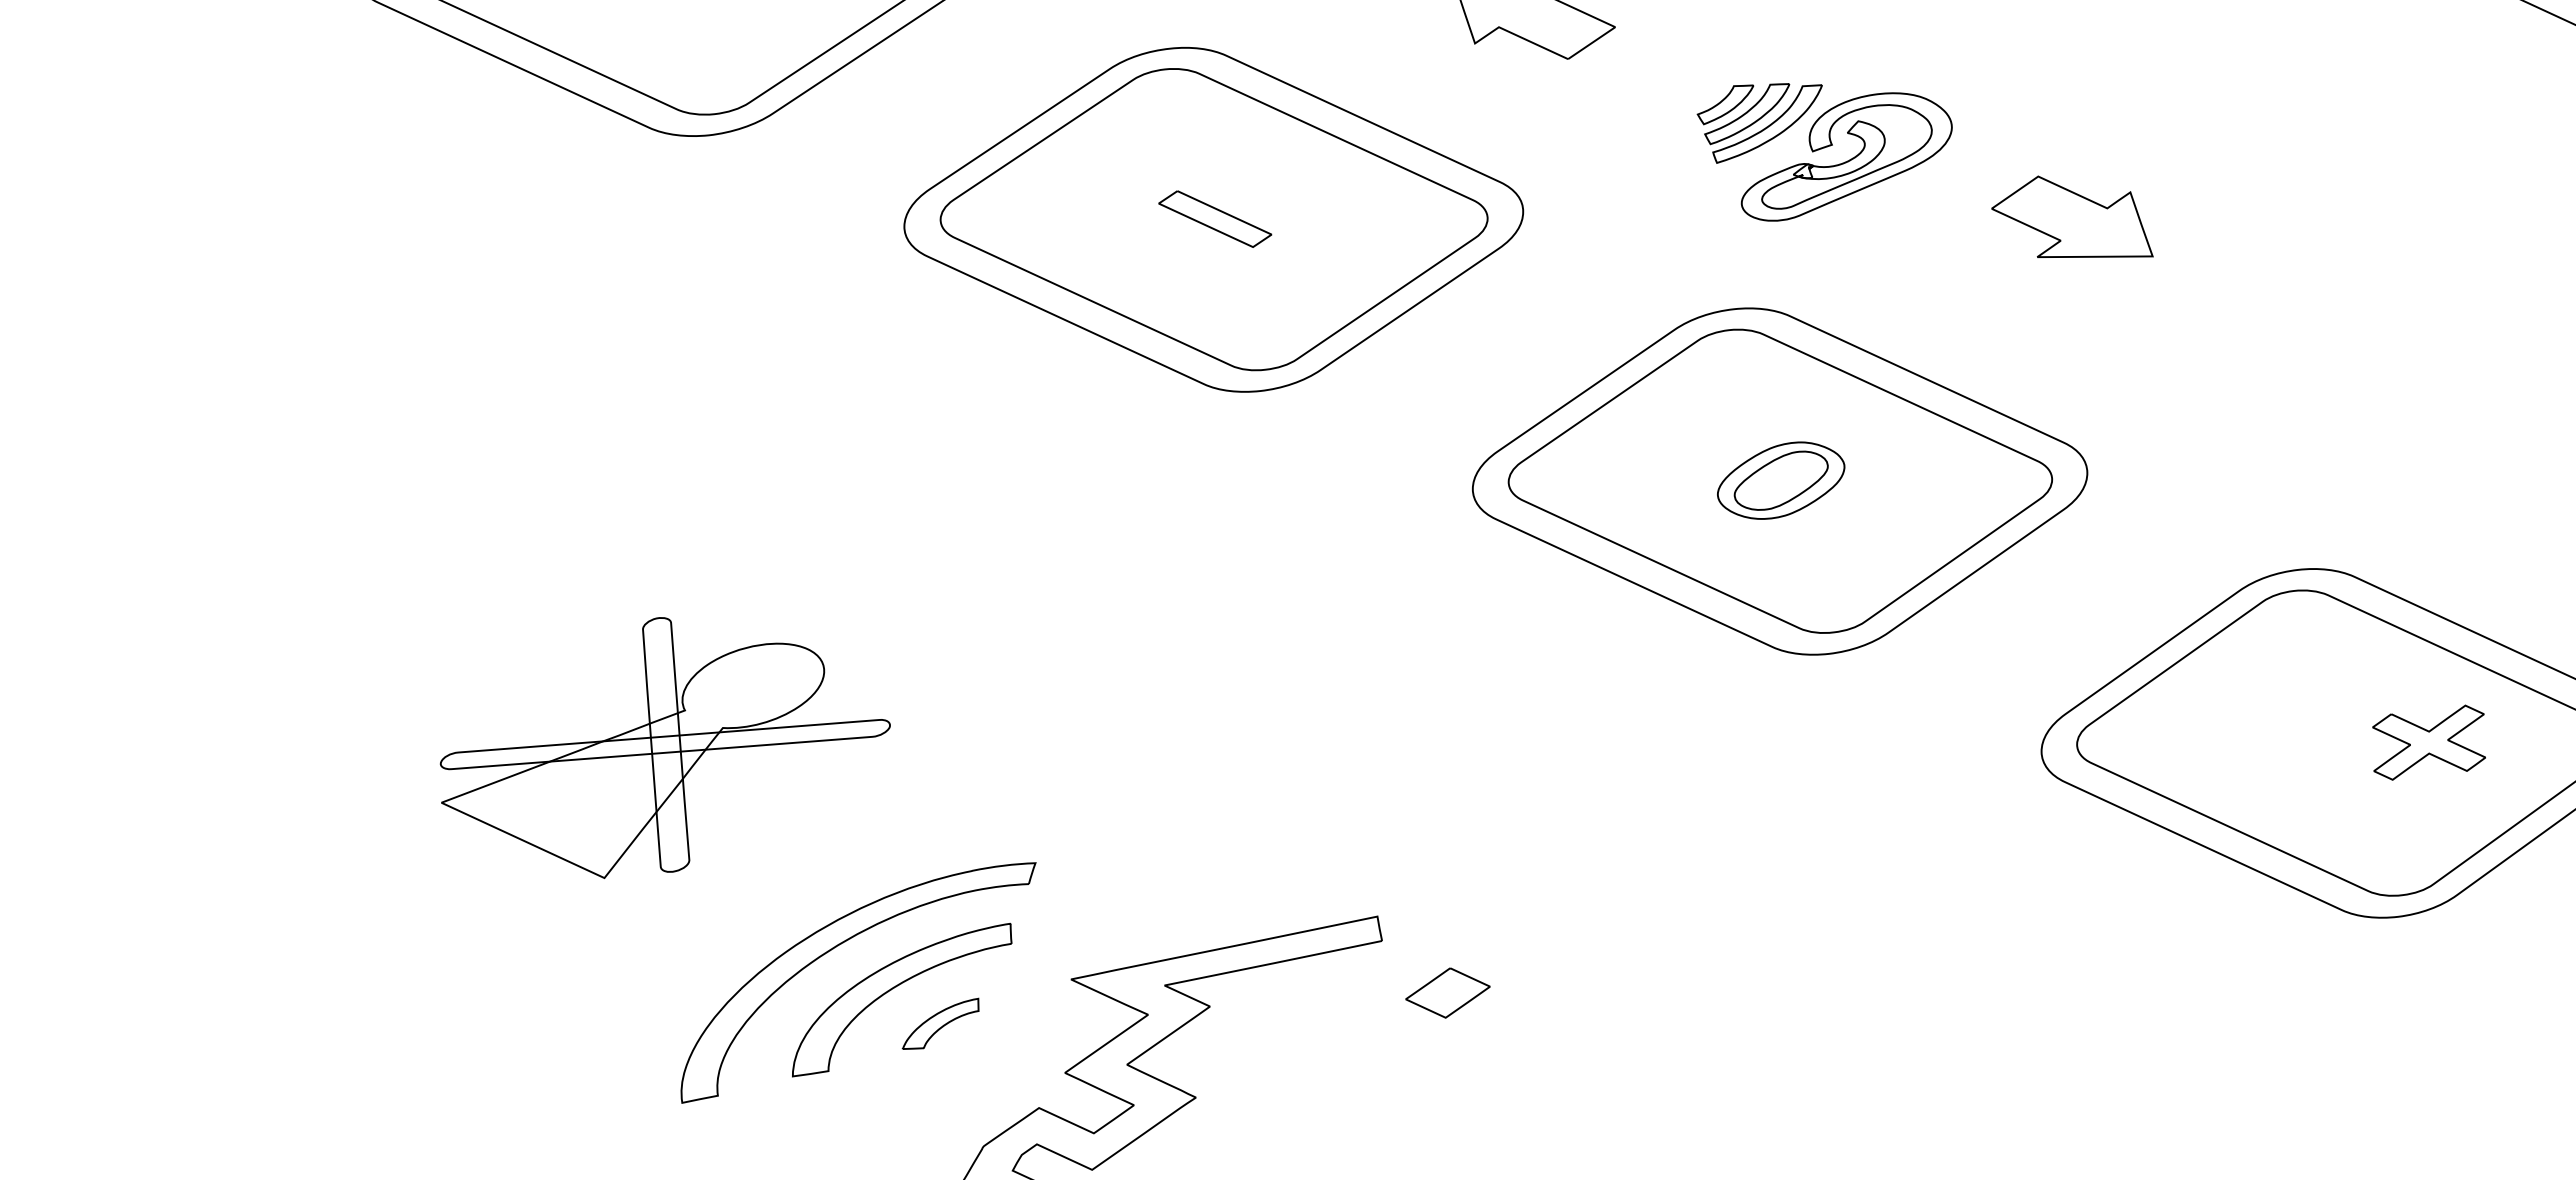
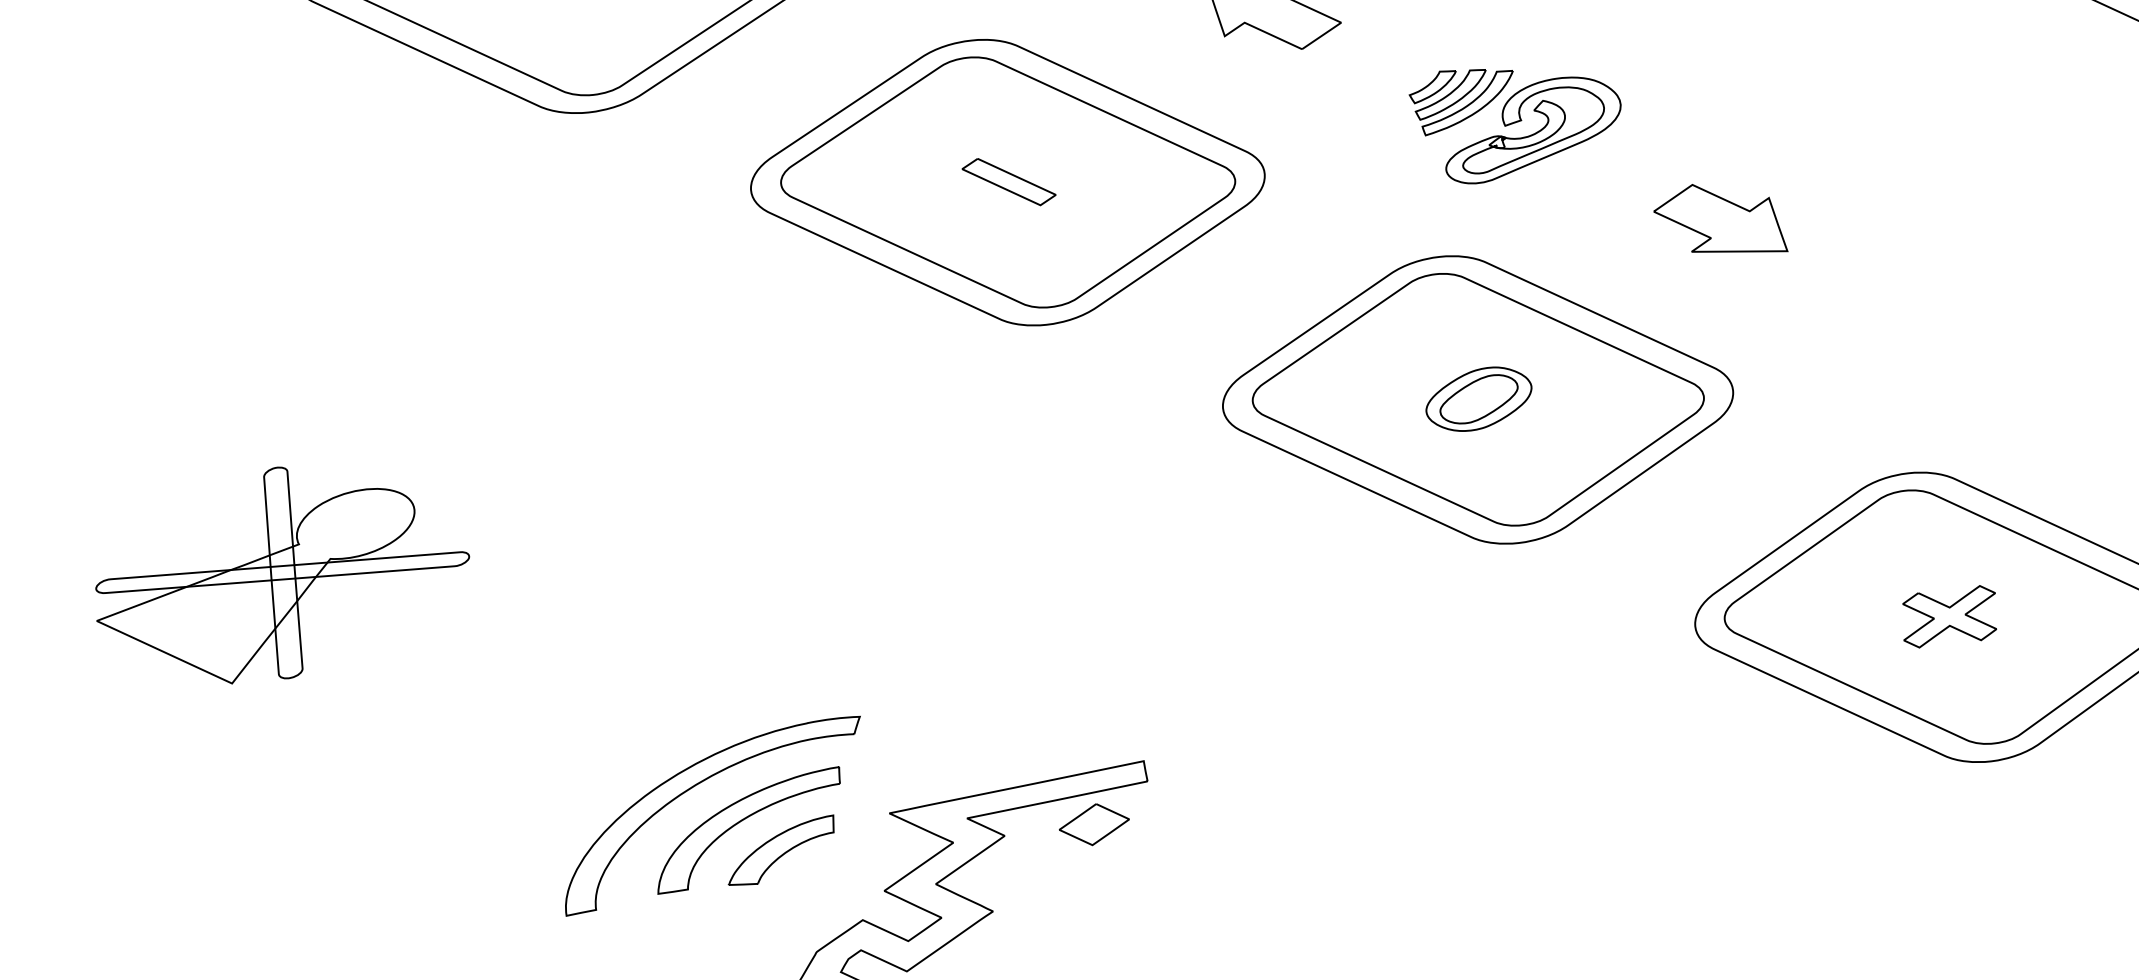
part: (2072, 216) -> (1720, 218), moved
part: (2428, 742) -> (1949, 616), moved
part: (664, 747) -> (281, 575), moved
part: (1447, 992) -> (1093, 824), moved
part: (940, 1023) -> (780, 849), size x1.67

